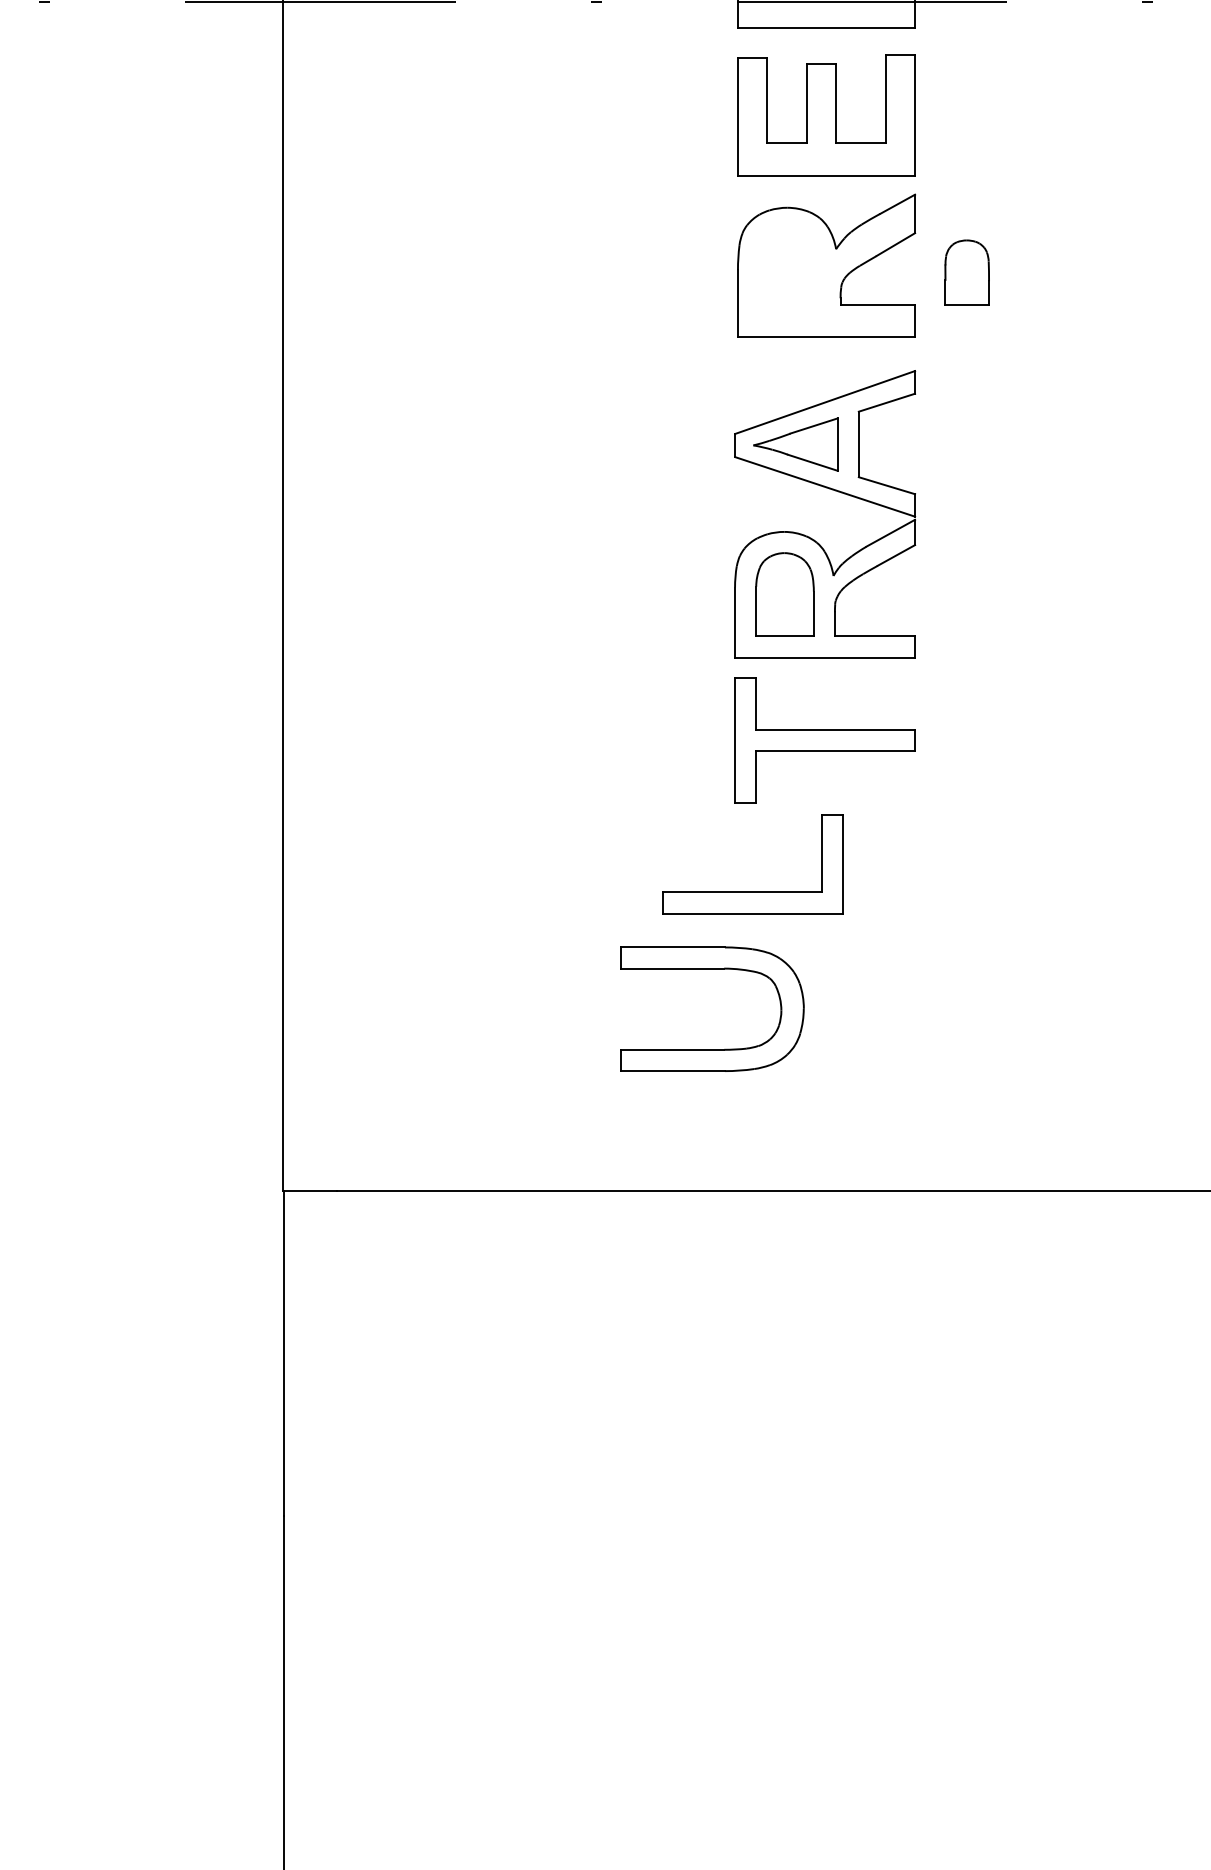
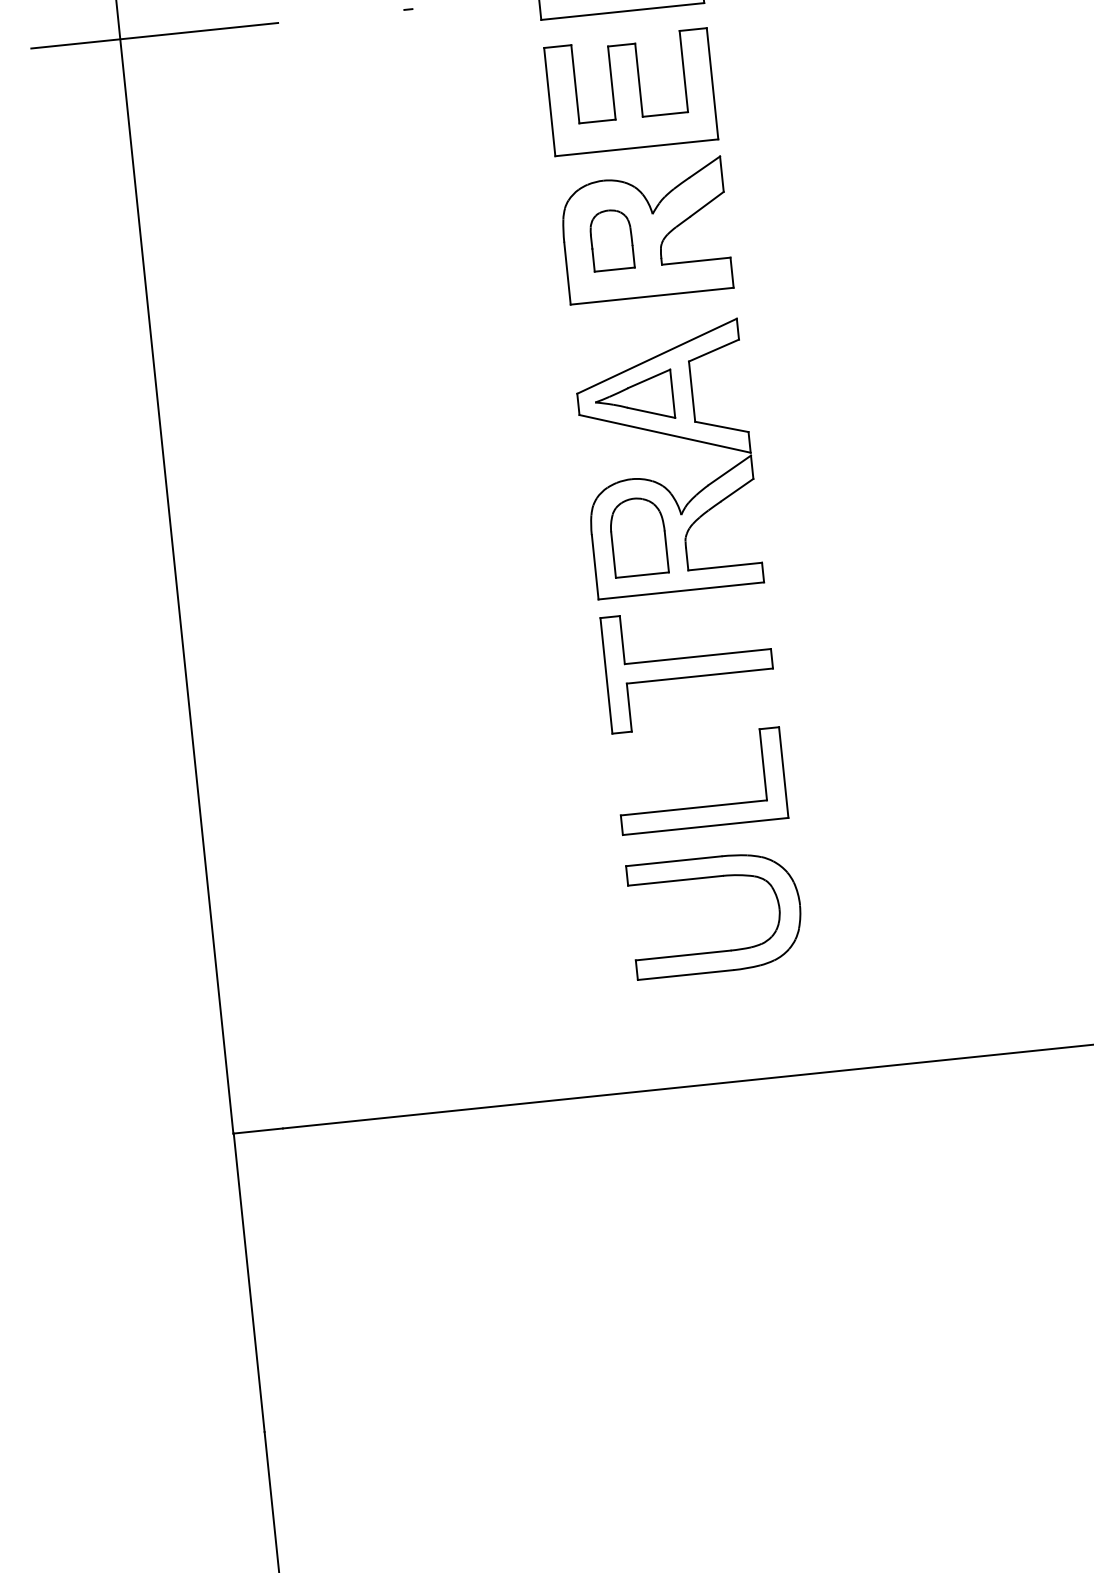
part: (966, 272) -> (611, 240), moved
part: (752, 891) -> (703, 806), moved
part: (712, 969) -> (712, 877), moved

